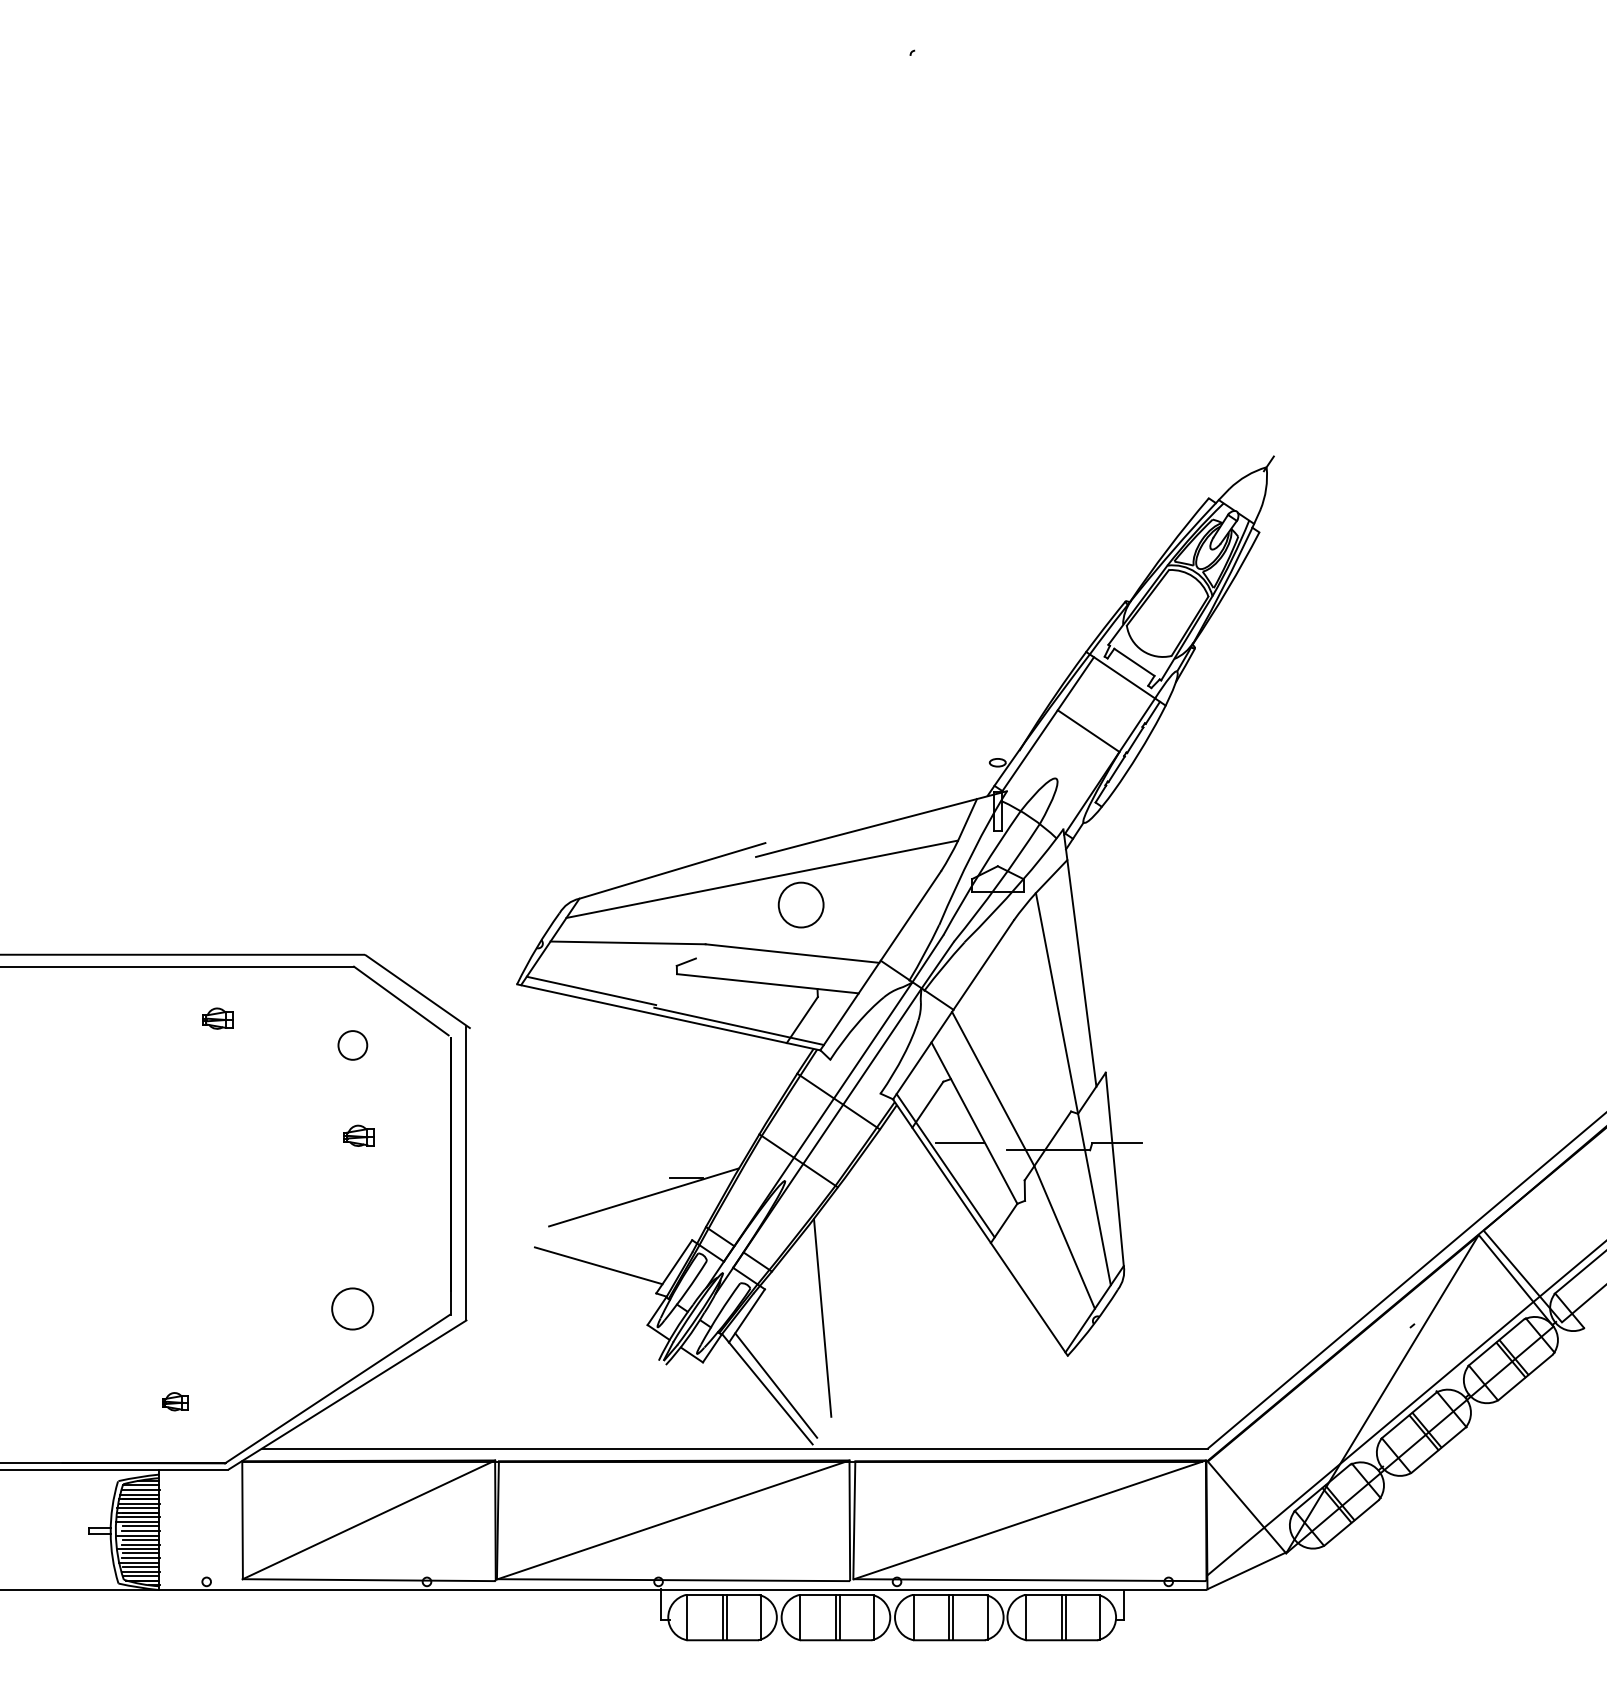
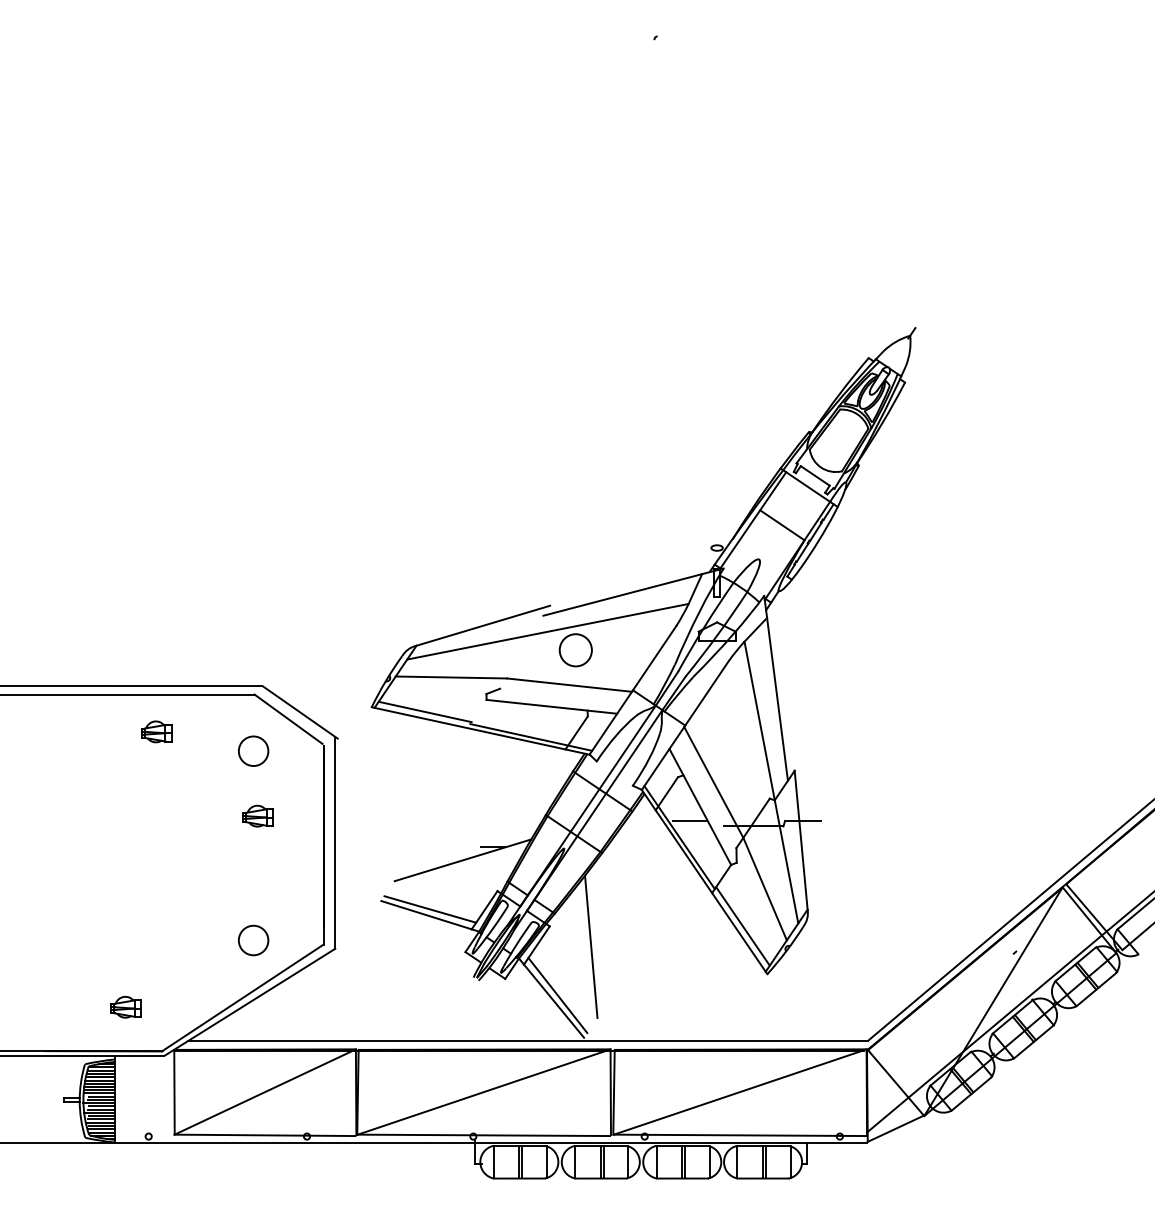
part: (217, 1018) -> (156, 731), size x1.43
circle: (352, 1044) -> (253, 750), size x1.43
part: (358, 1134) -> (257, 815), size x1.43
line: (593, 1274) -> (426, 915), added
line: (1033, 1289) -> (742, 926), added
part: (174, 1400) -> (125, 1006), size x1.67

